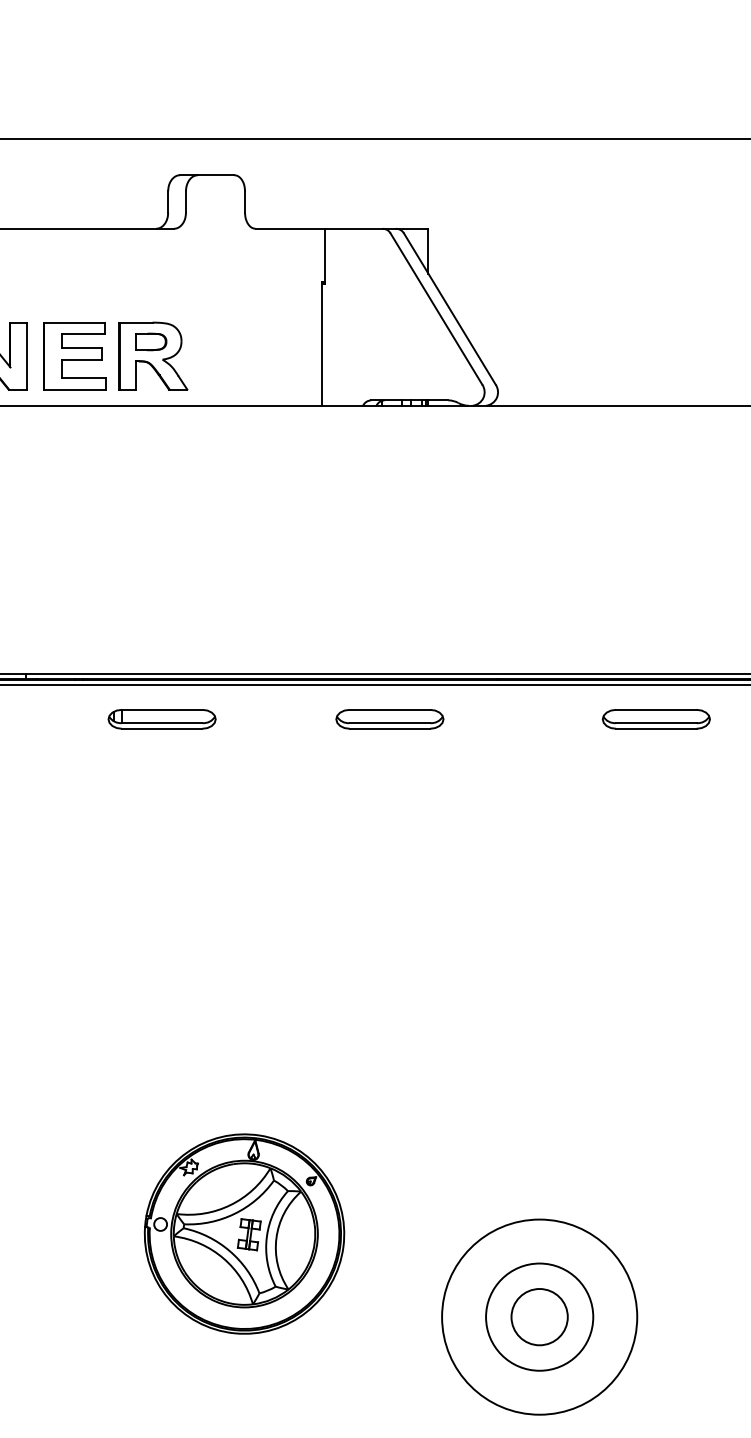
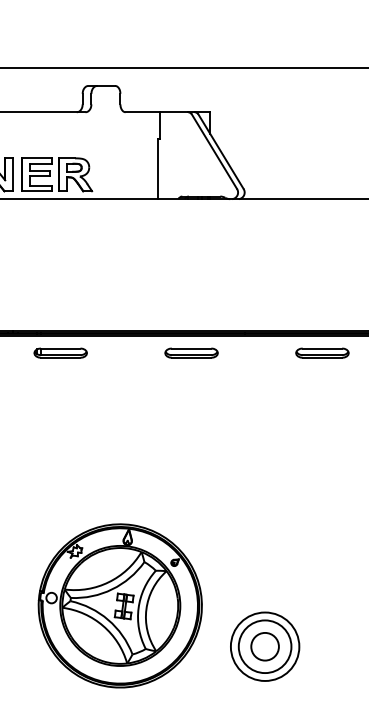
part: (161, 717) -> (60, 352), moved
part: (243, 1233) -> (119, 605), size x1.67
circle: (538, 1316) -> (264, 646), size x0.71

